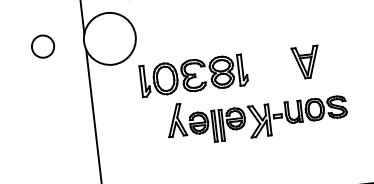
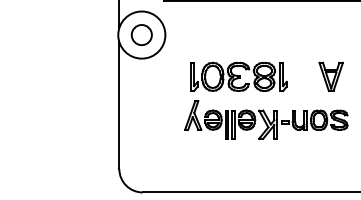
circle: (42, 46) -> (141, 34), moved
part: (305, 62) -> (330, 76), moved
part: (193, 75) -> (238, 76), moved

